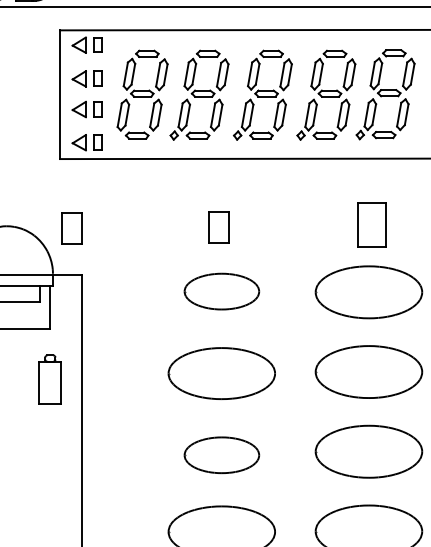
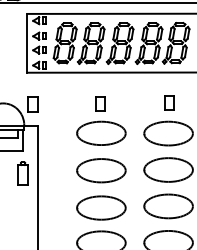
part: (370, 224) -> (169, 102), size x0.71
part: (222, 289) -> (101, 132), size x1.43
part: (222, 454) -> (101, 207), size x1.43

